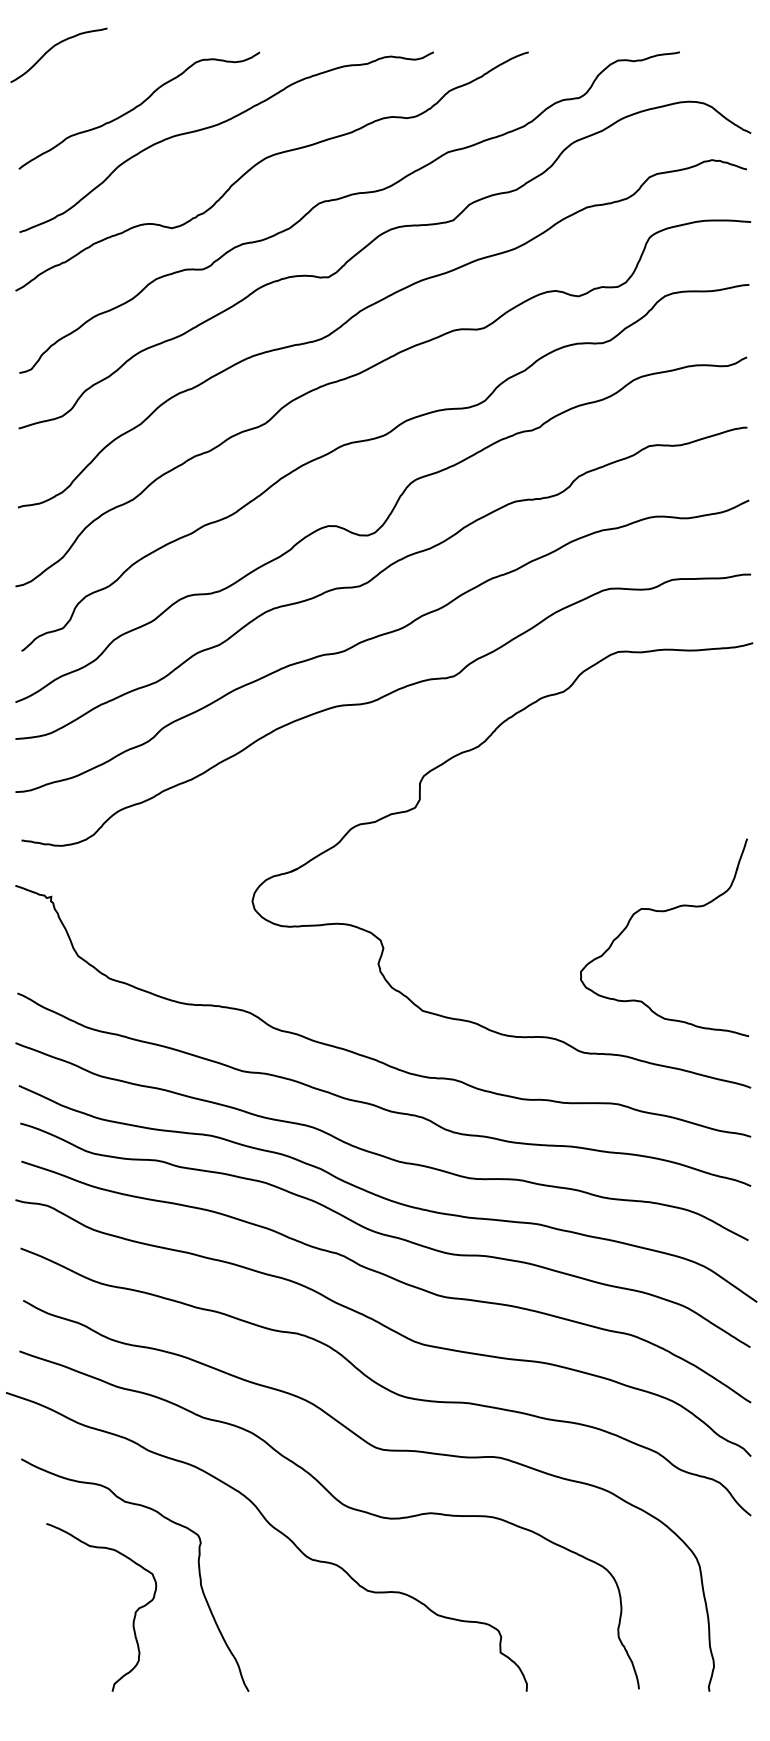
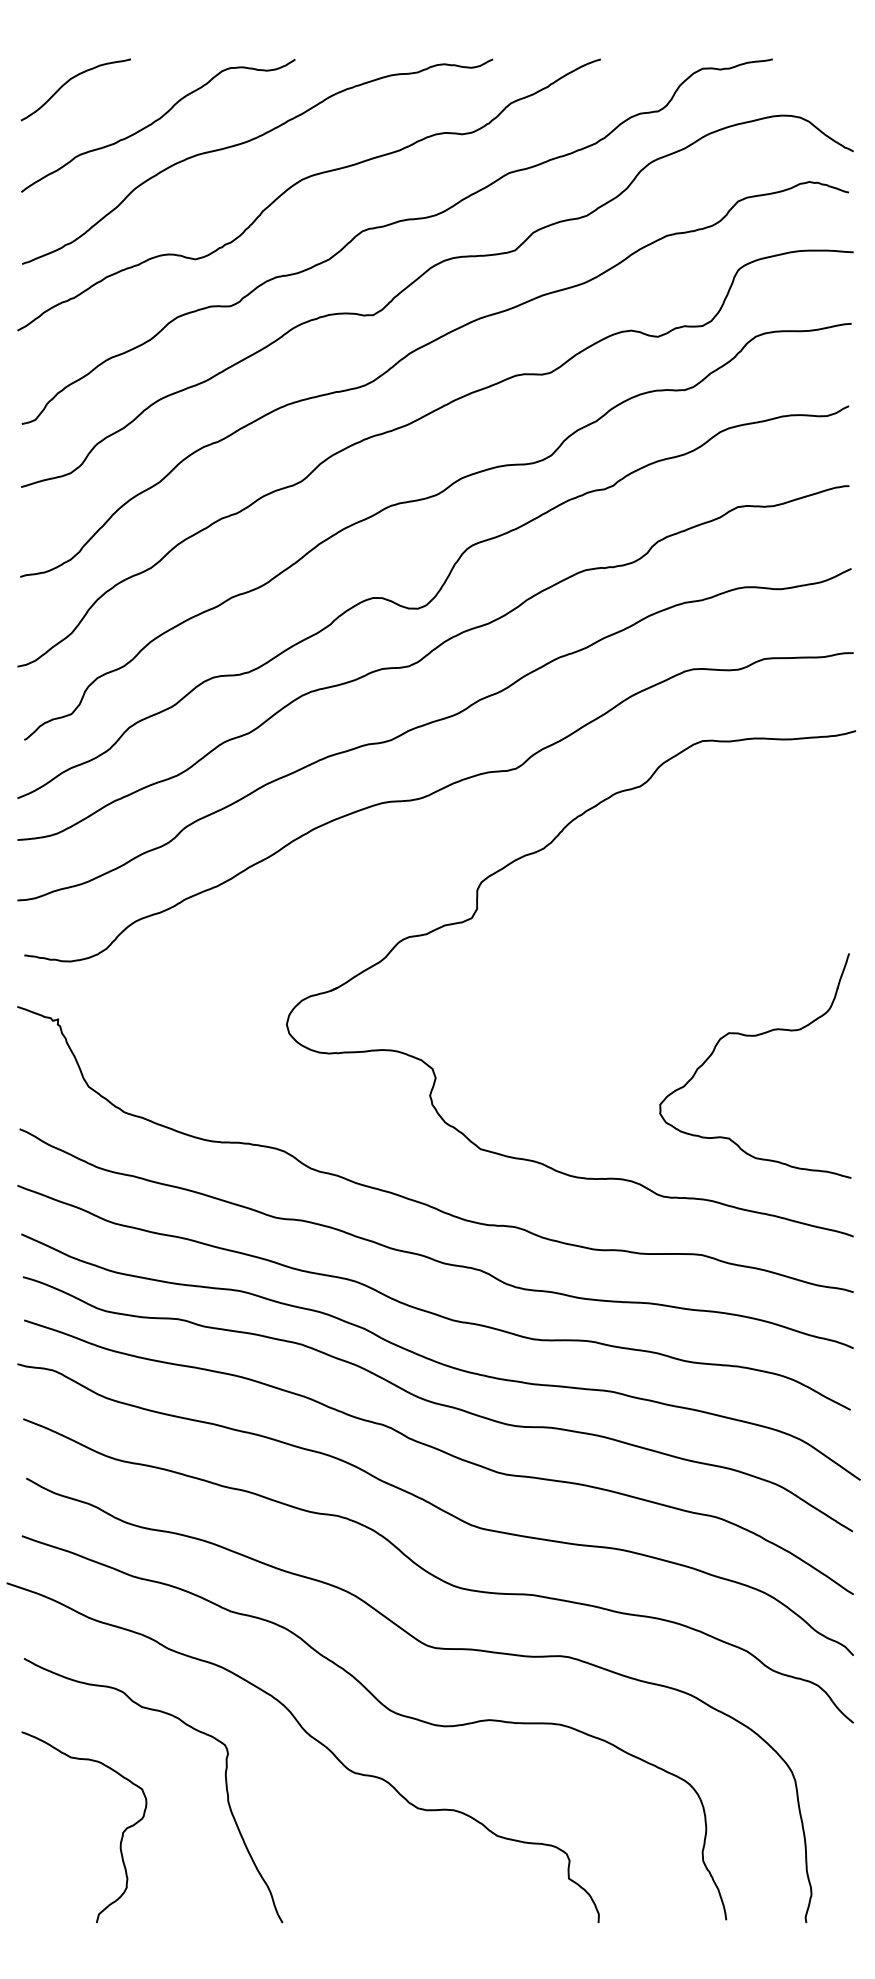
curve: (52, 48) -> (68, 82), moved
curve: (133, 1618) -> (120, 1839), moved

